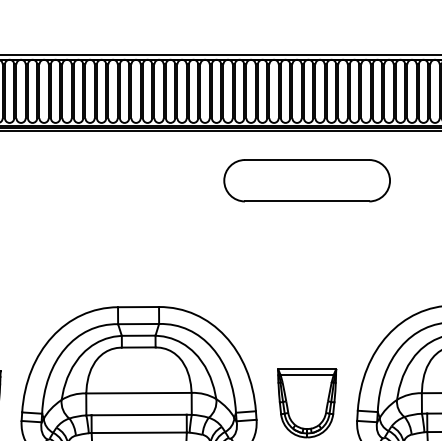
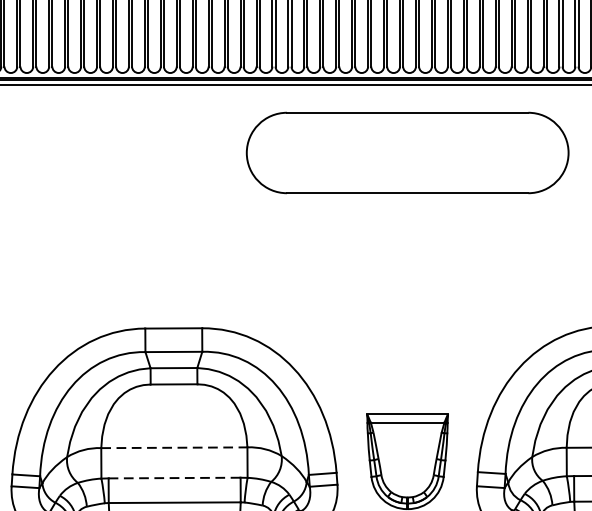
part: (306, 180) -> (406, 152), size x1.4
line: (138, 393) -> (173, 448), solid -> dashed
line: (139, 415) -> (175, 478), solid -> dashed

